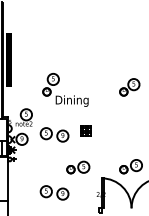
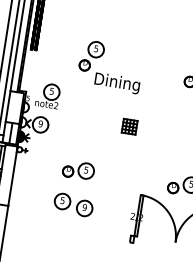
part: (54, 134) -> (85, 125), removed
part: (78, 167) -> (78, 170), moved

